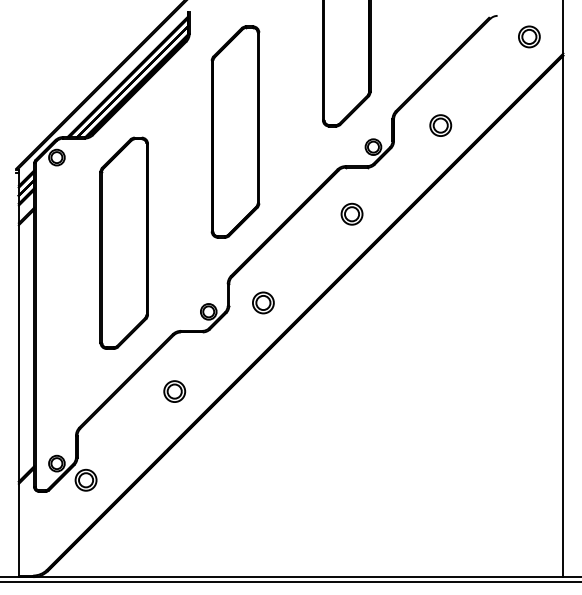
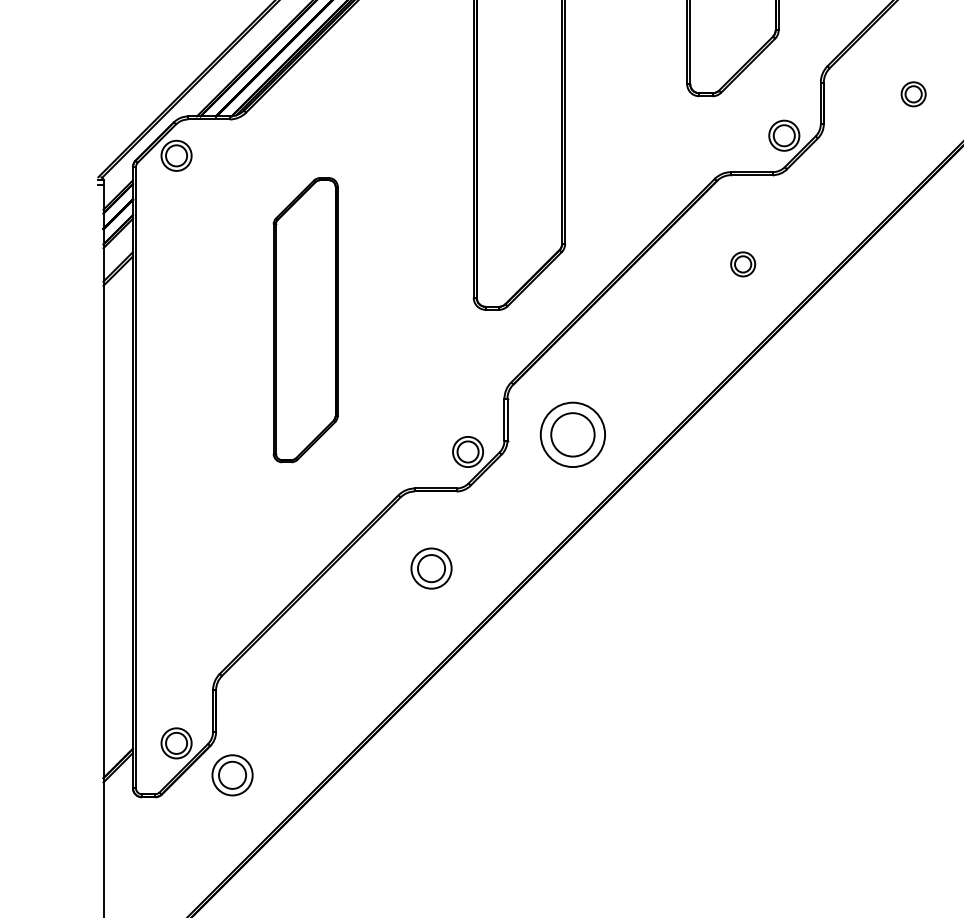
part: (440, 125) -> (912, 94), size x0.6
part: (351, 213) -> (742, 263), size x0.6
part: (123, 242) -> (304, 318), size x0.7
part: (263, 302) -> (573, 434), size x1.6
part: (174, 391) -> (431, 568), moved

